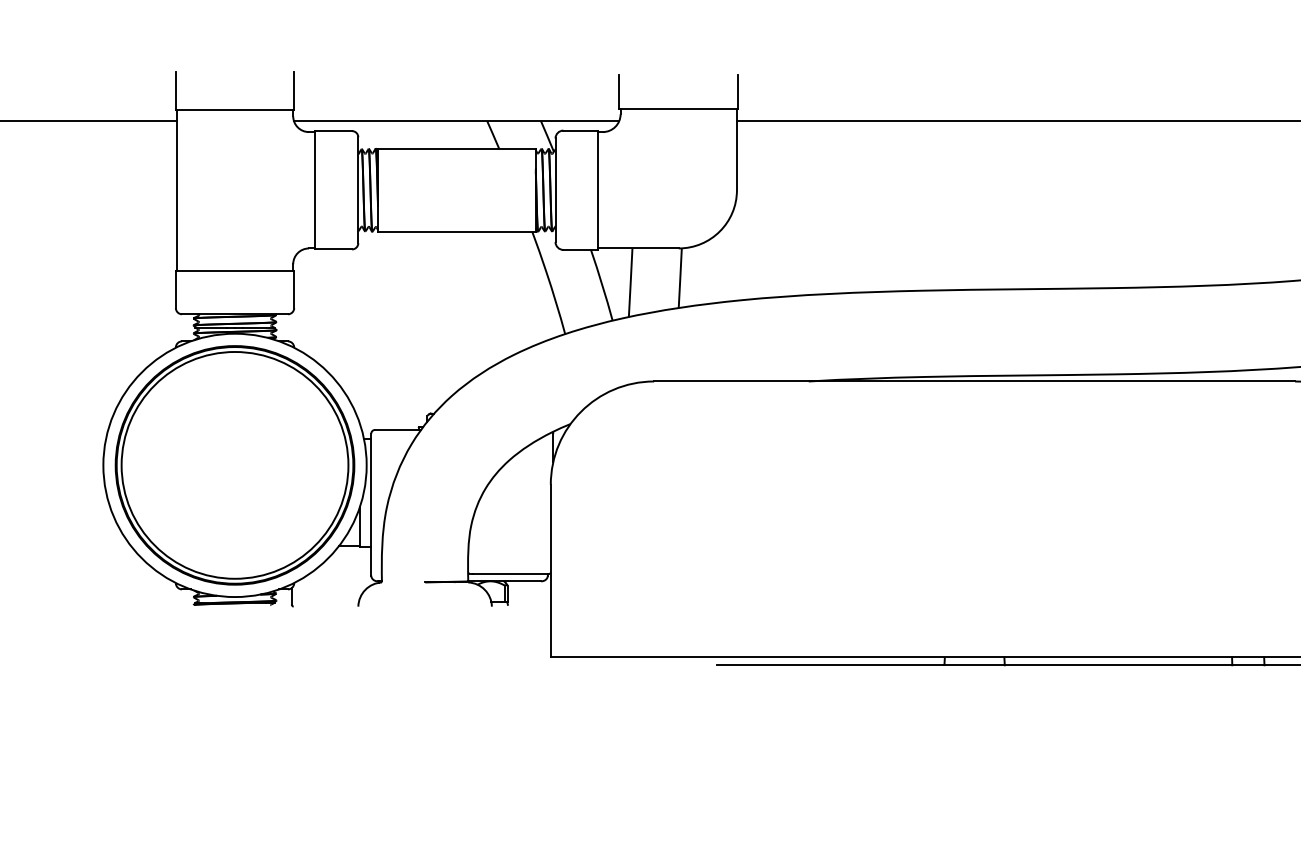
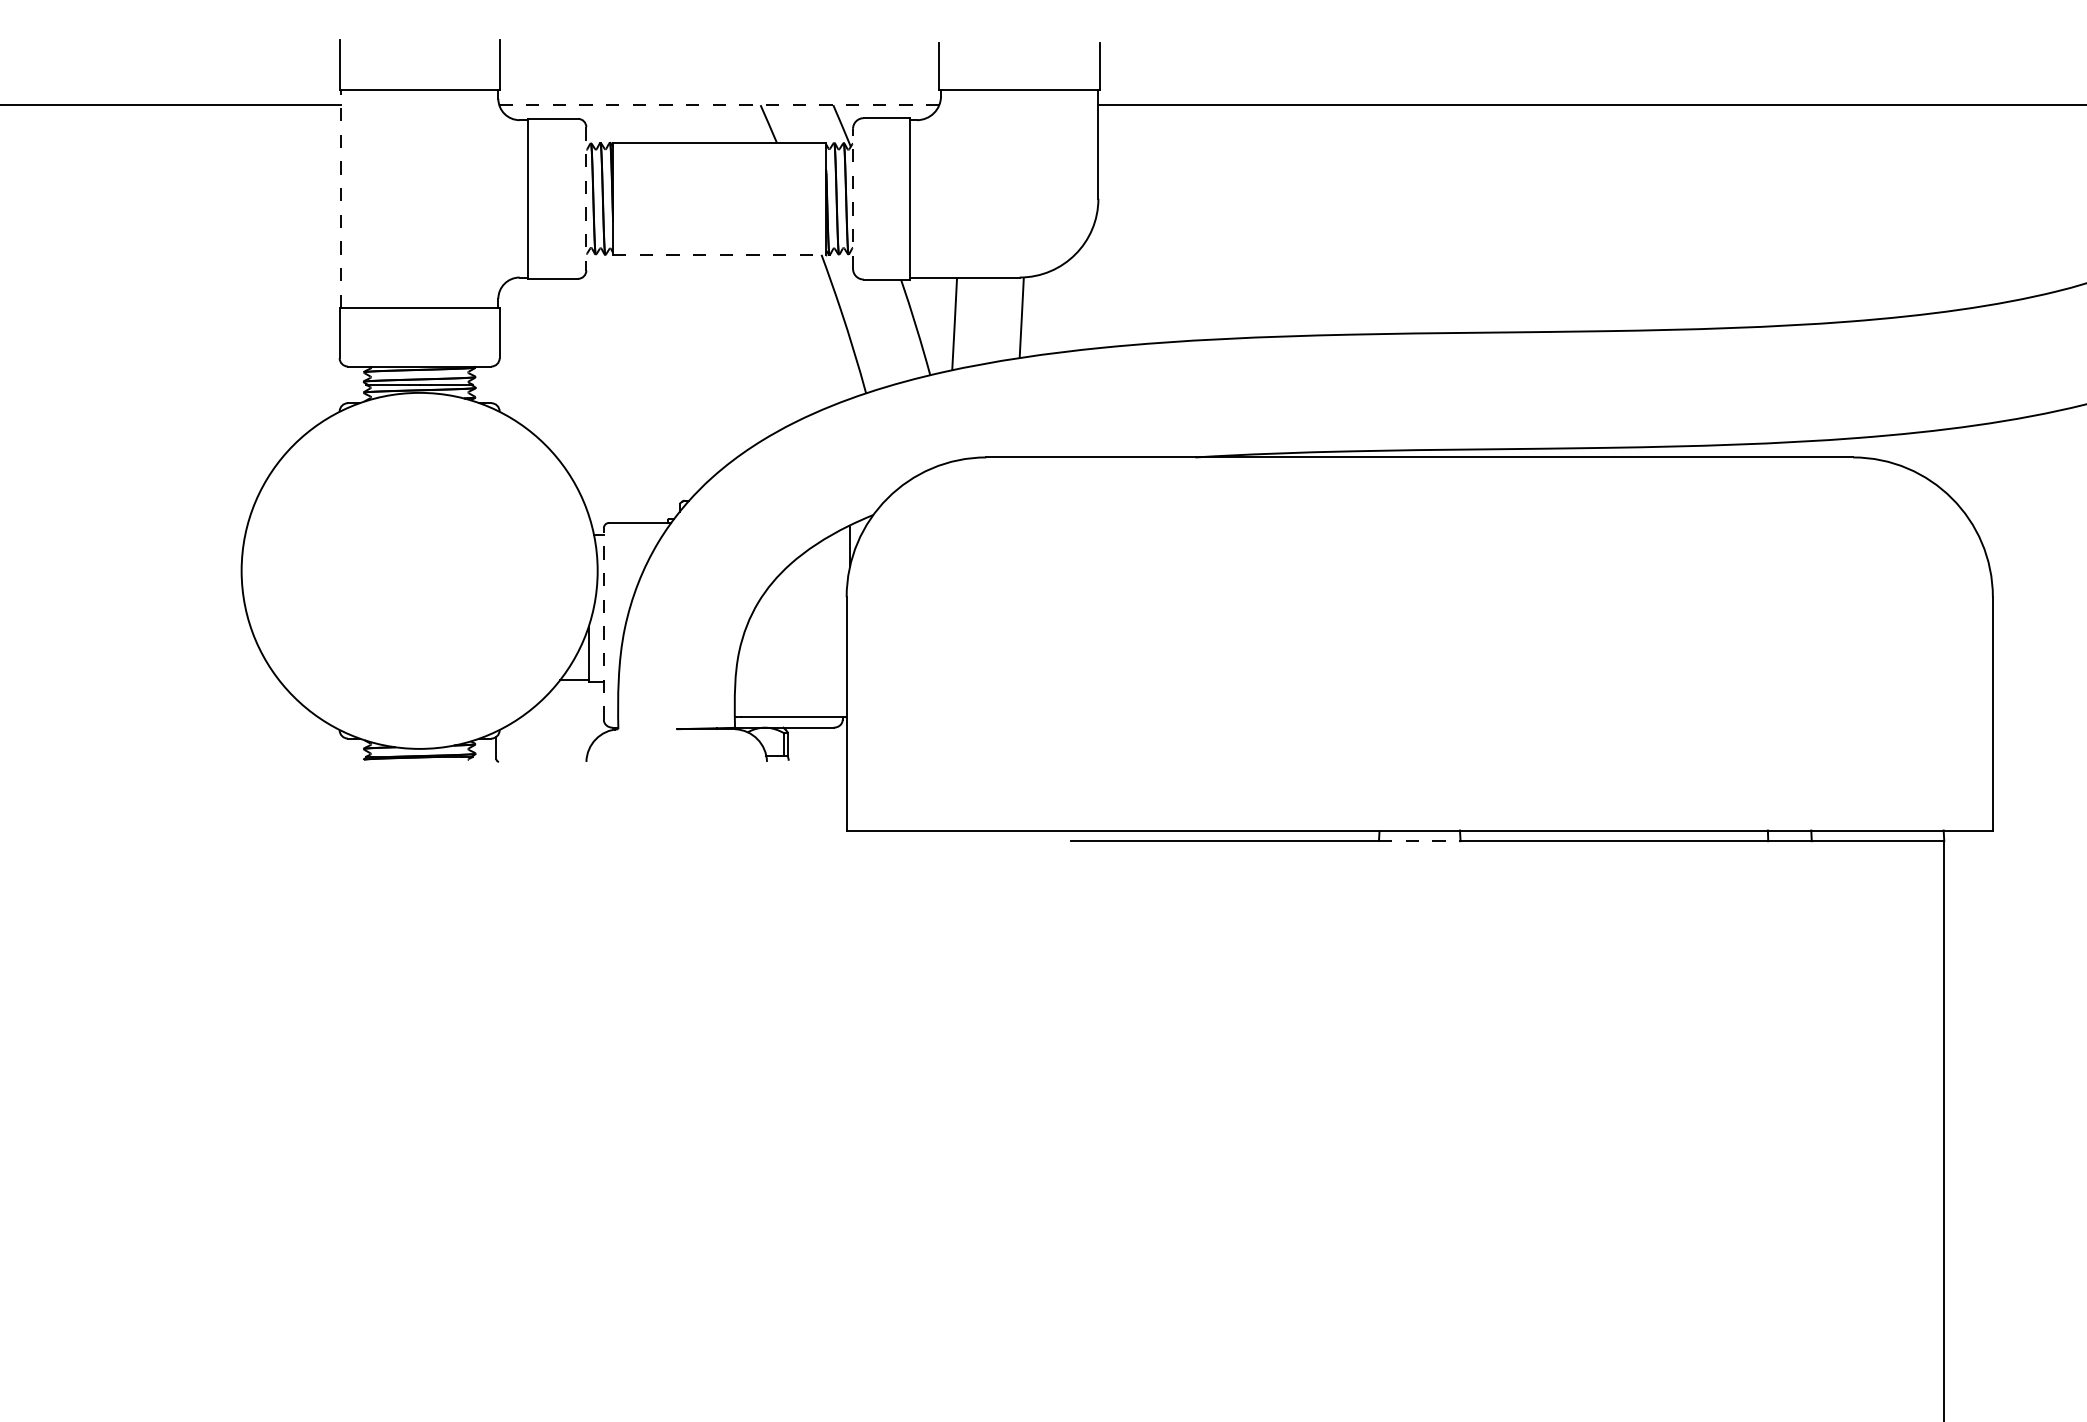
line: (456, 121) -> (719, 105), solid -> dashed
line: (176, 190) -> (340, 198), solid -> dashed
line: (358, 190) -> (586, 198), solid -> dashed
line: (555, 190) -> (853, 198), solid -> dashed
line: (456, 231) -> (719, 254), solid -> dashed
part: (234, 465) -> (419, 570), removed
line: (370, 505) -> (603, 624), solid -> dashed
line: (974, 665) -> (1419, 841), solid -> dashed

